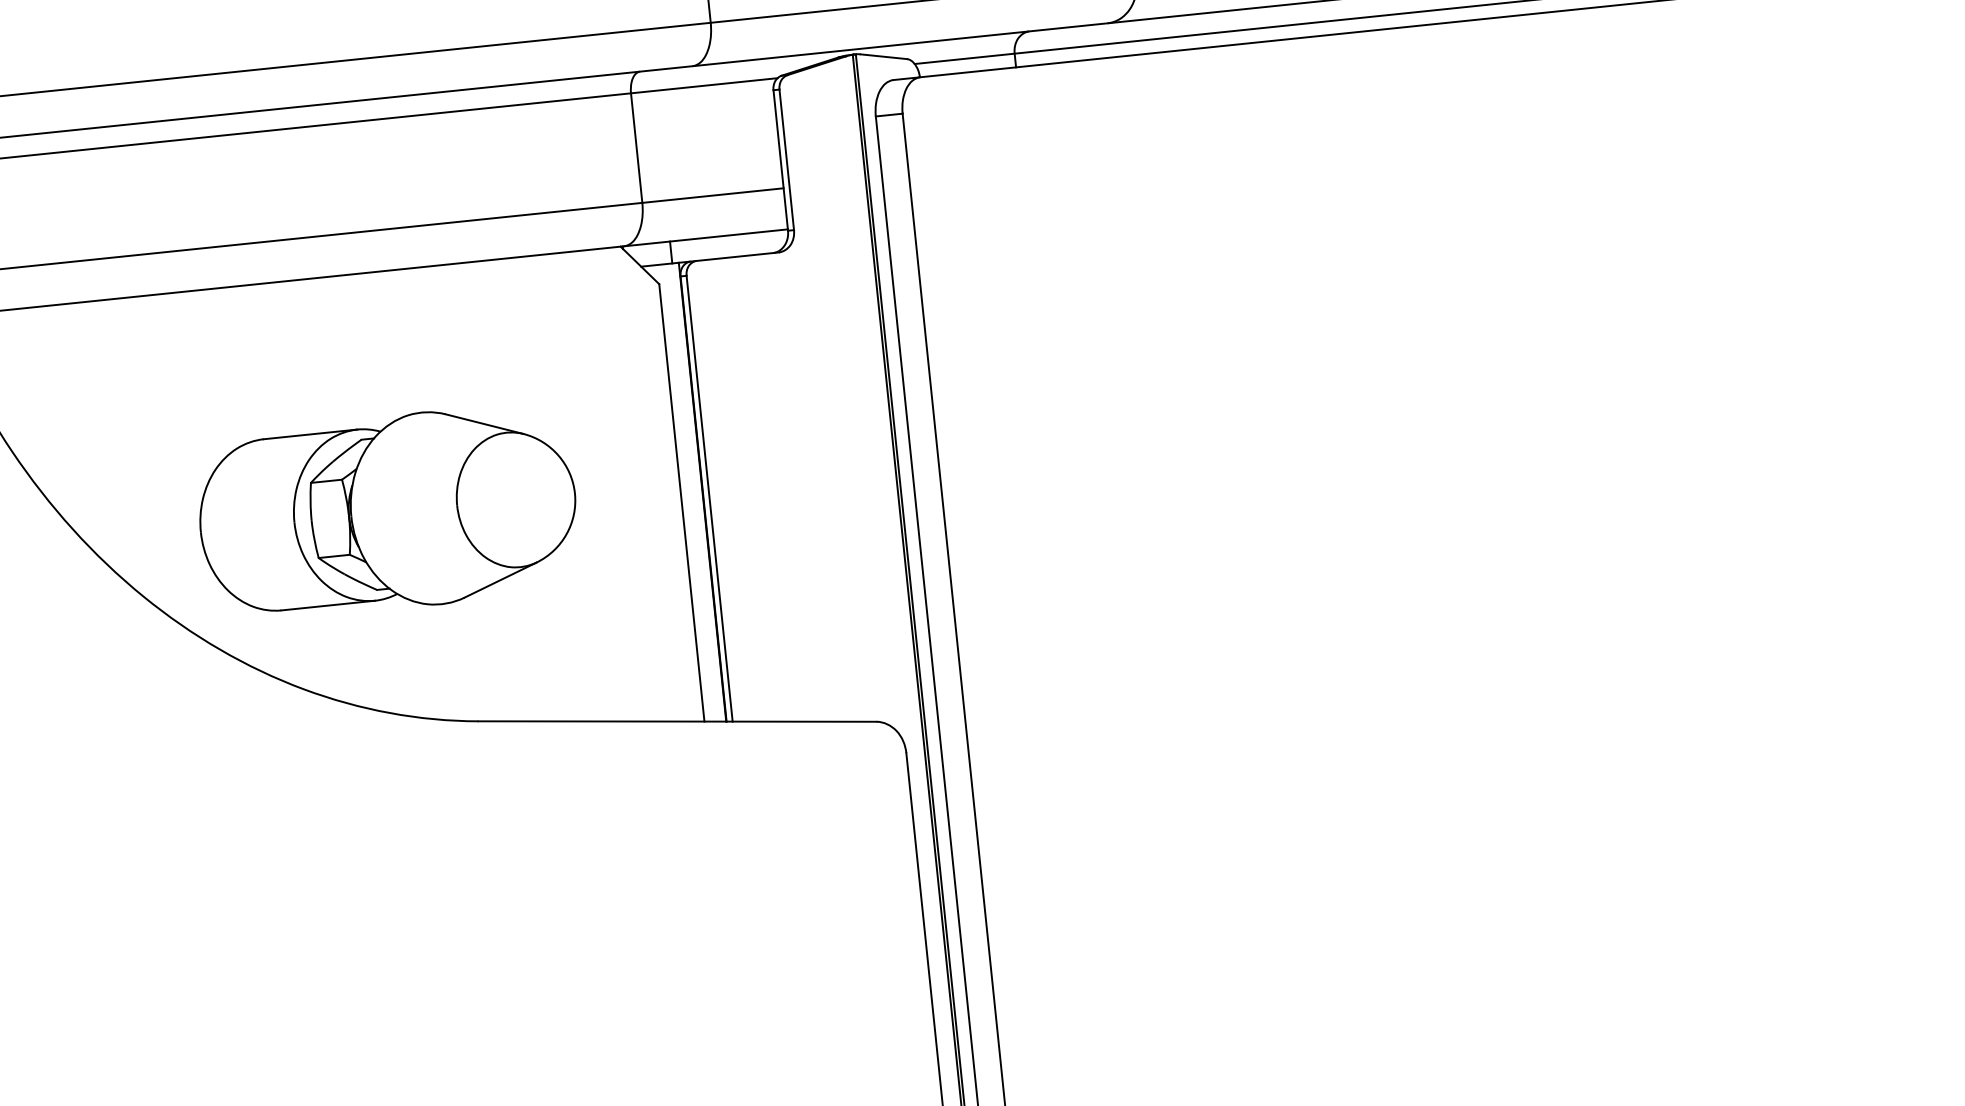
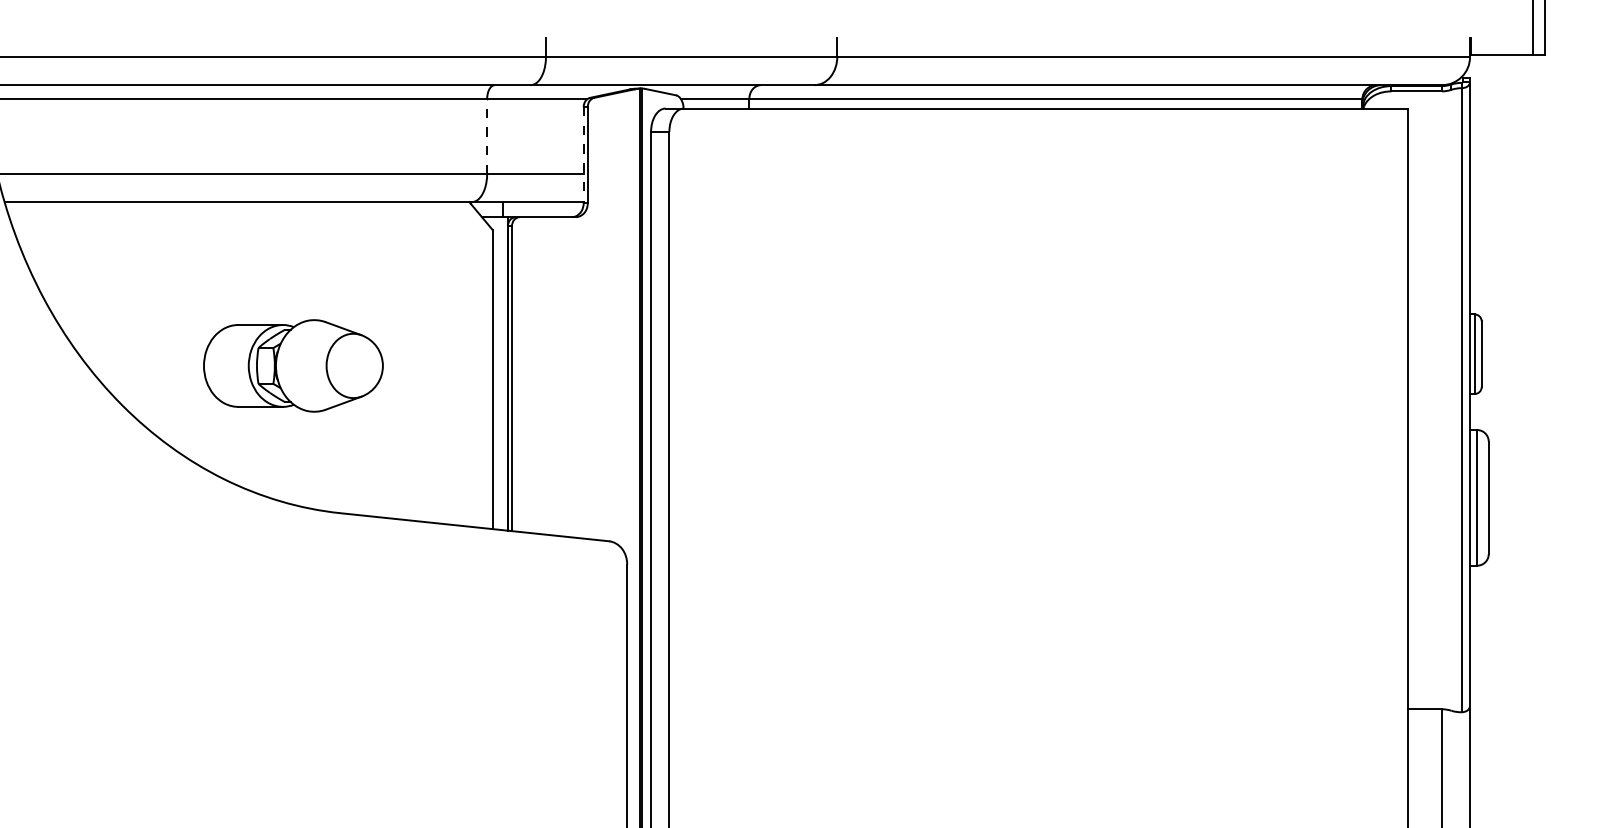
line: (637, 147) -> (487, 136), solid -> dashed
line: (780, 161) -> (583, 155), solid -> dashed
part: (387, 512) -> (293, 365), size x0.7

